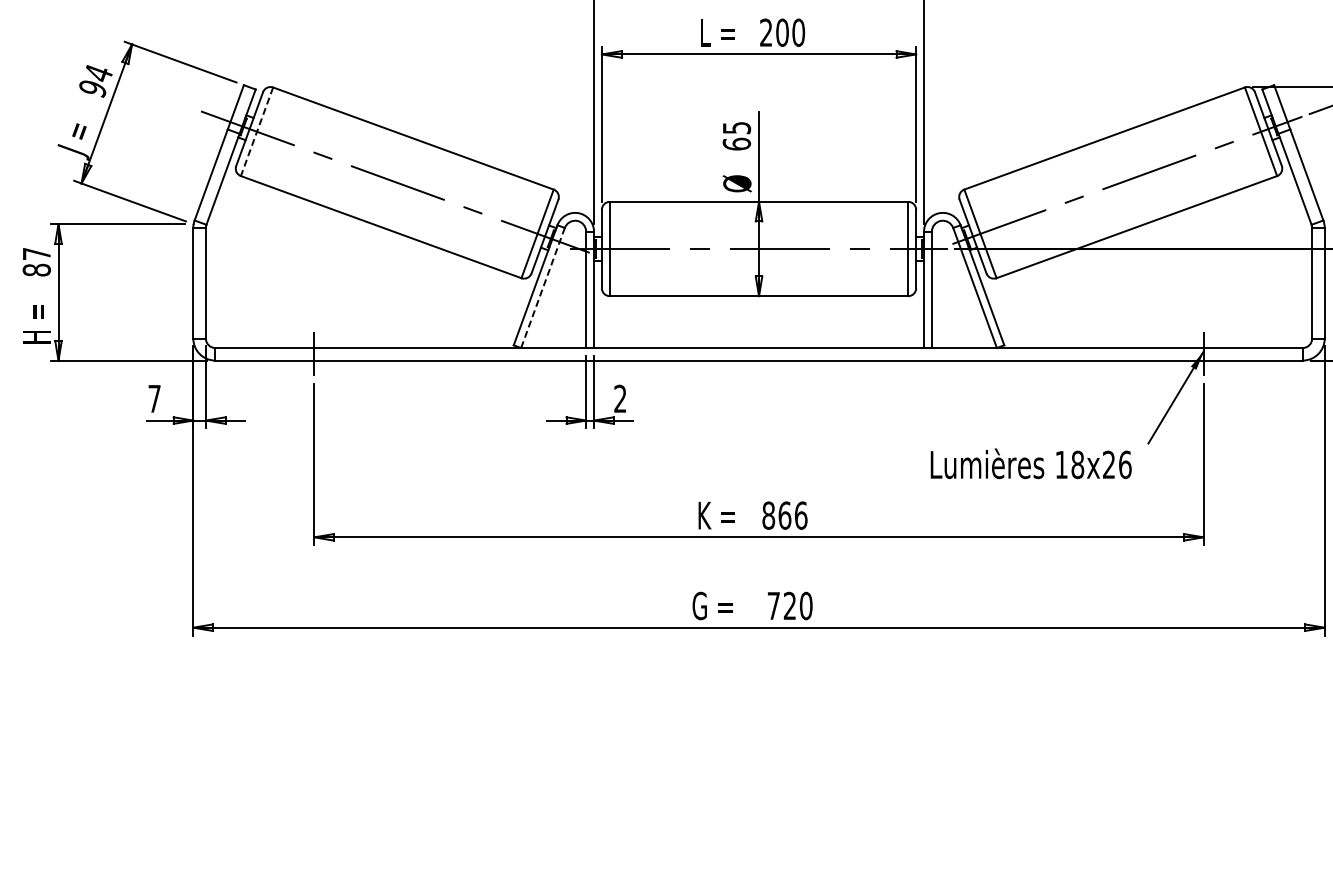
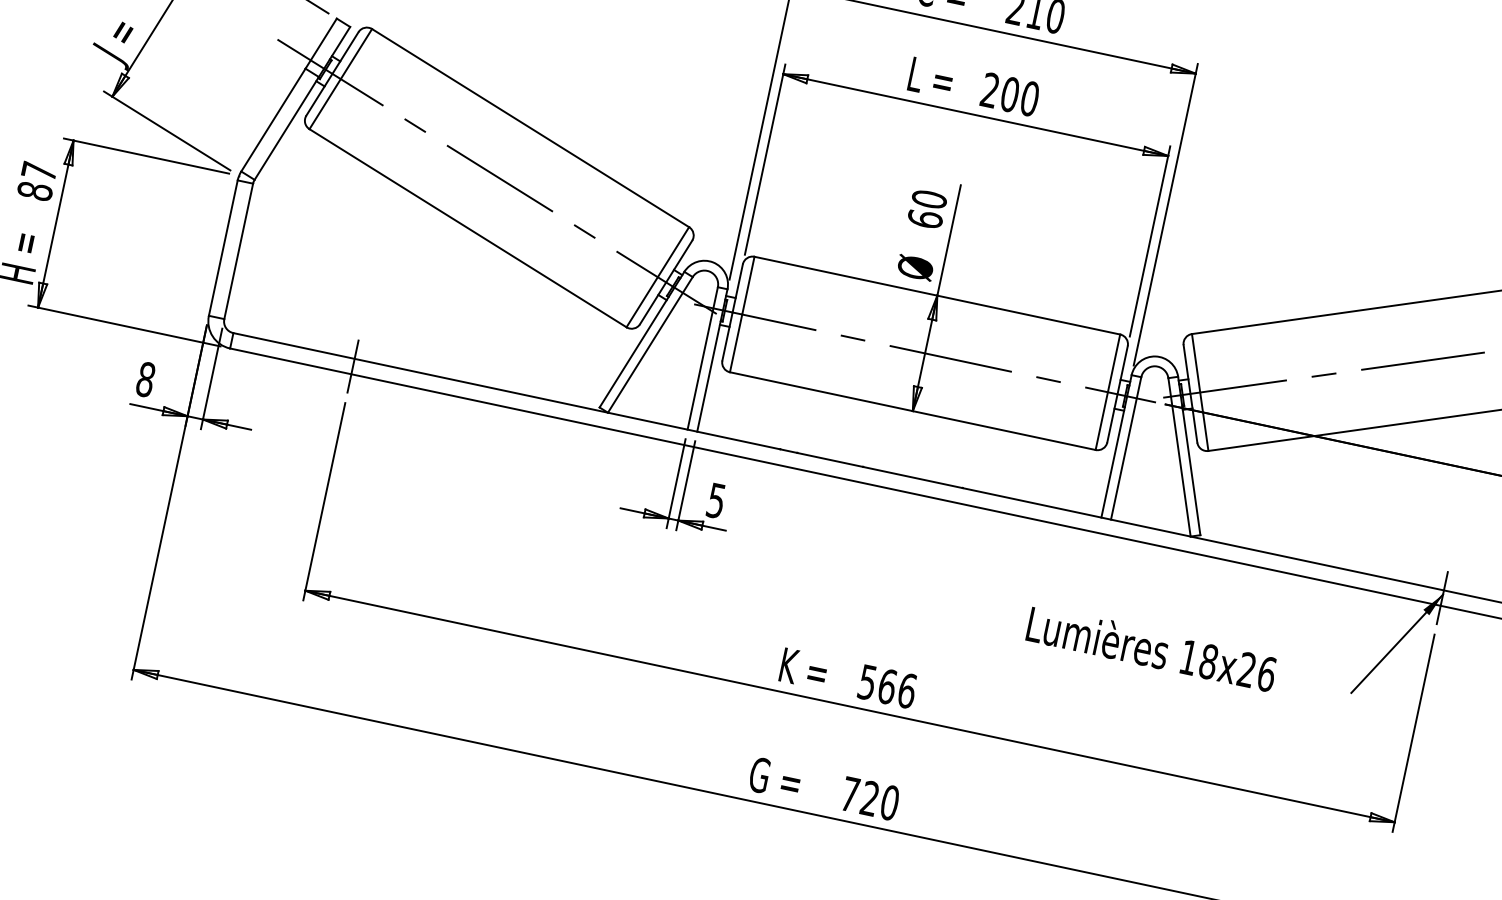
text: (736, 127) -> (929, 198), 65 -> 60
line: (256, 132) -> (339, 79), dashed -> solid
line: (543, 288) -> (650, 345), dashed -> solid
text: (154, 398) -> (145, 379), 7 -> 8
text: (620, 398) -> (716, 500), 2 -> 5
text: (1030, 463) -> (1151, 647), moved
text: (768, 515) -> (867, 682), 866 -> 566

